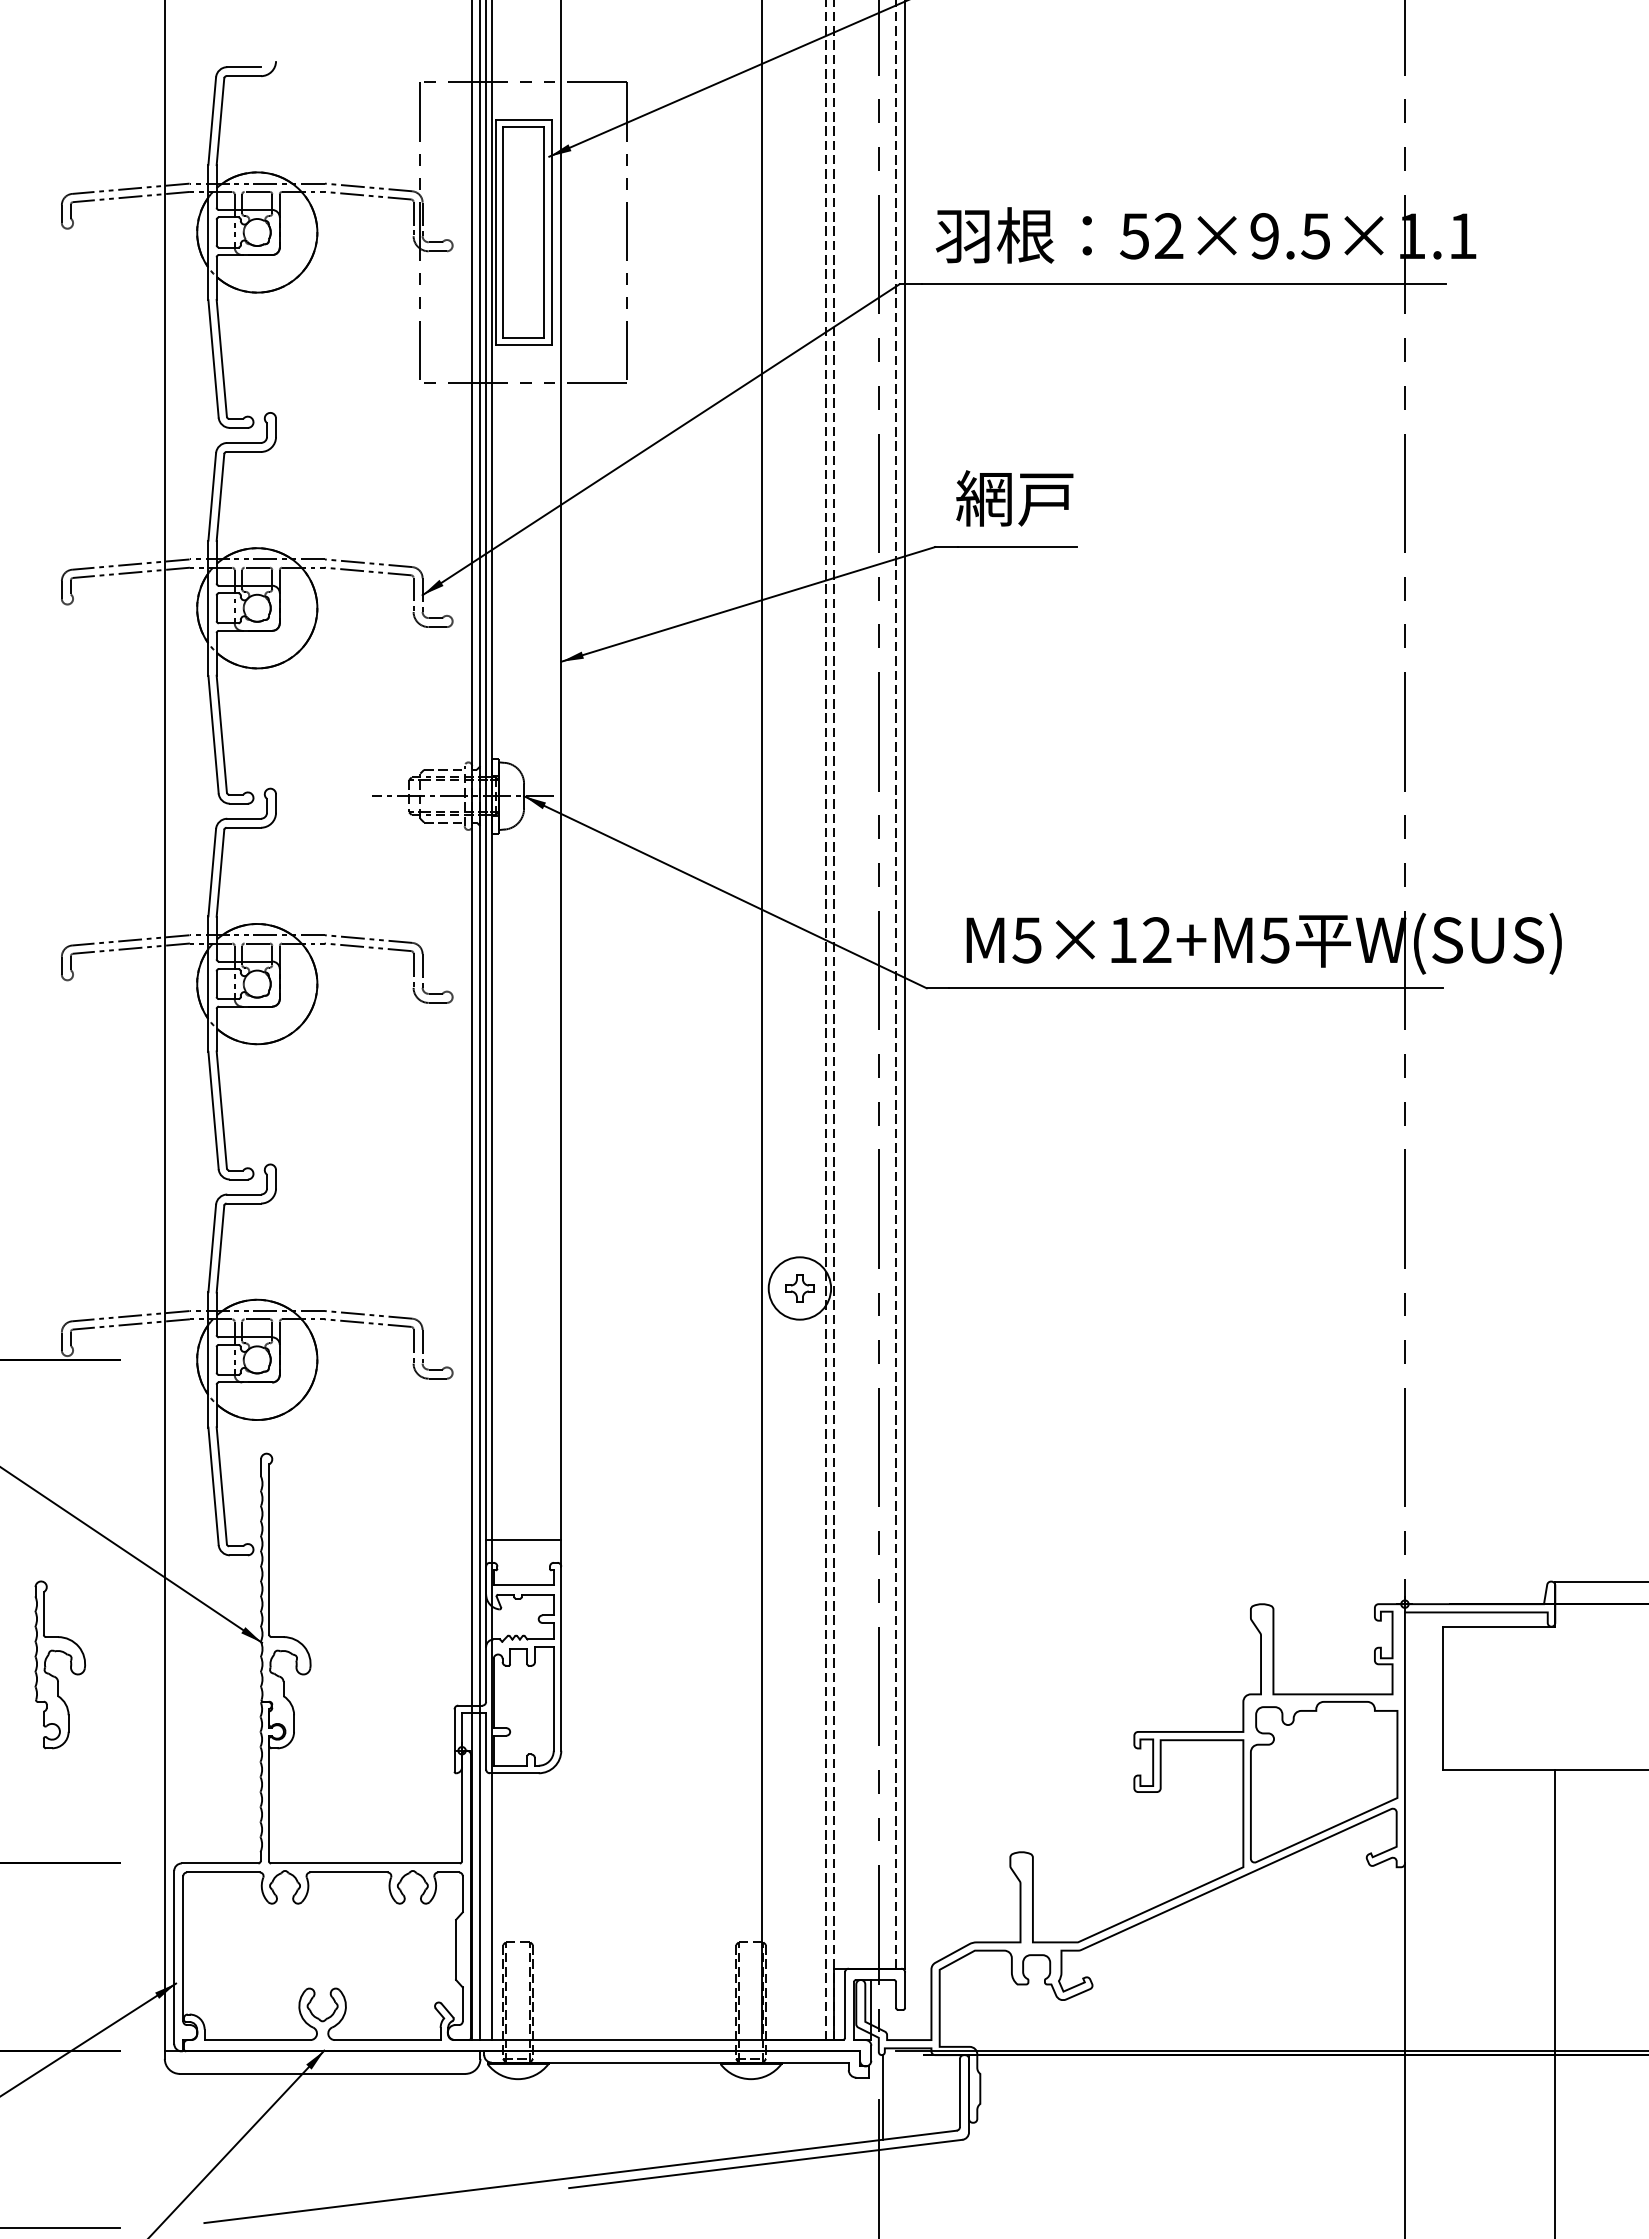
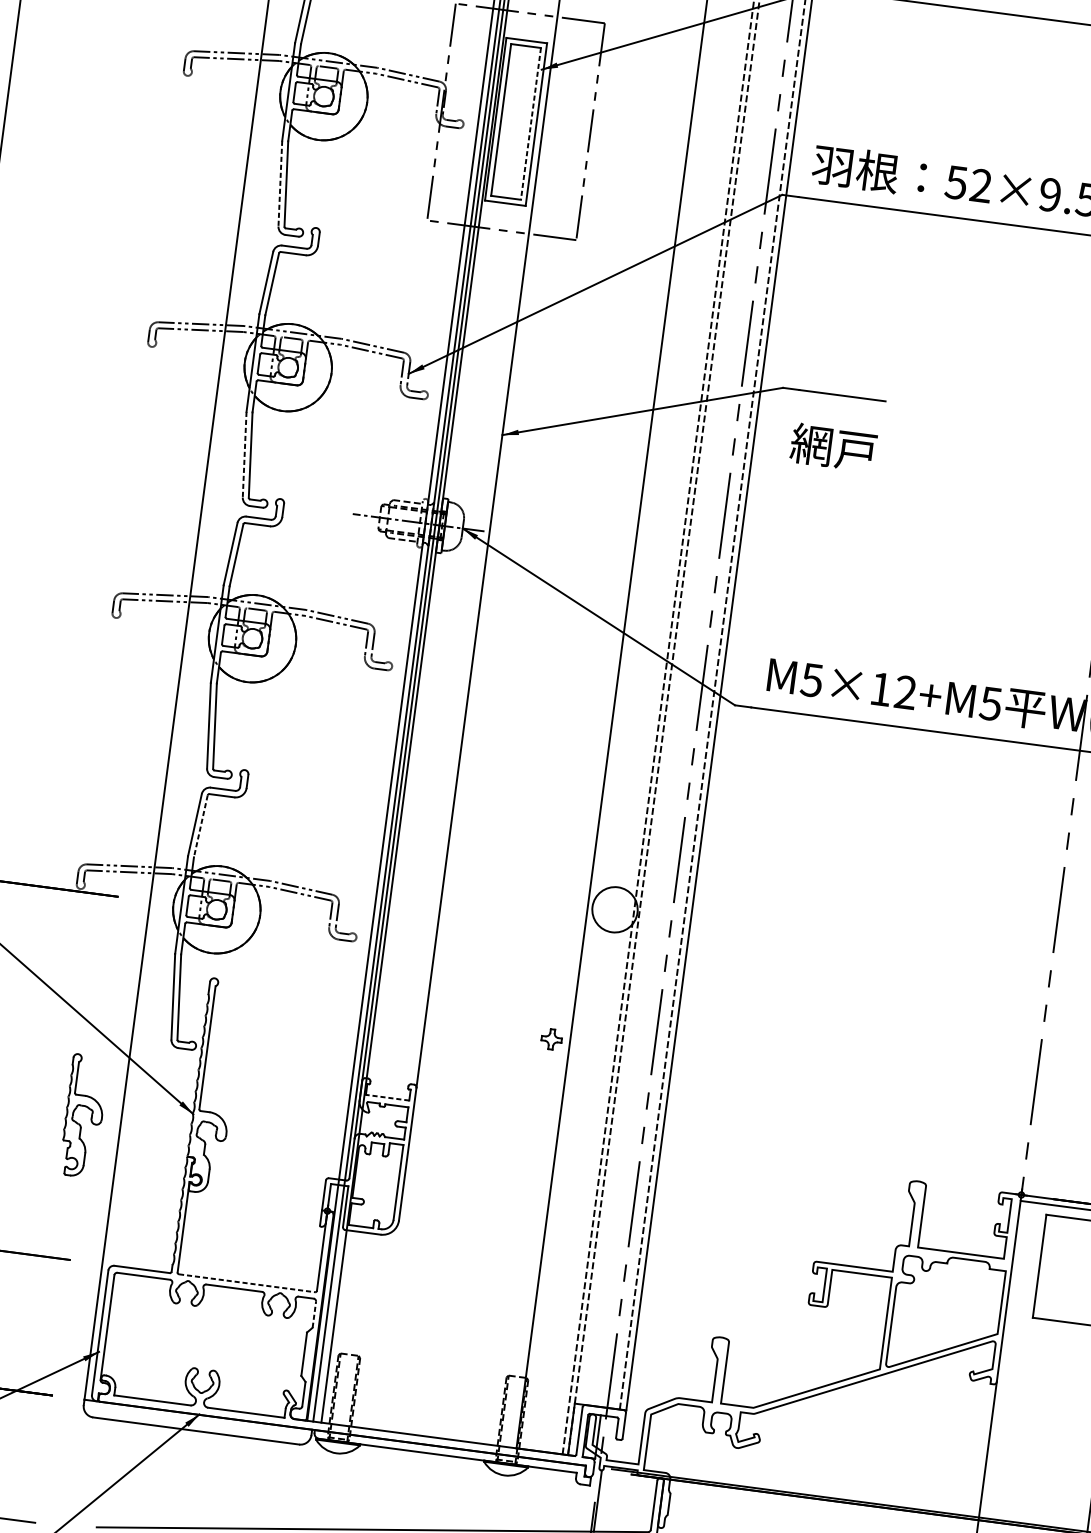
line: (544, 233) -> (530, 124), solid -> dashed
line: (213, 358) -> (280, 183), solid -> dashed
text: (1014, 498) -> (833, 447), moved
line: (213, 734) -> (244, 454), solid -> dashed
line: (220, 1249) -> (200, 826), solid -> dashed
part: (799, 1288) -> (551, 1039), moved
line: (523, 1540) -> (391, 1065), removed
line: (523, 1585) -> (387, 1097), solid -> dashed
part: (70, 1664) -> (91, 1116), moved
line: (366, 1863) -> (247, 1283), solid -> dashed
line: (462, 1893) -> (314, 1314), solid -> dashed

